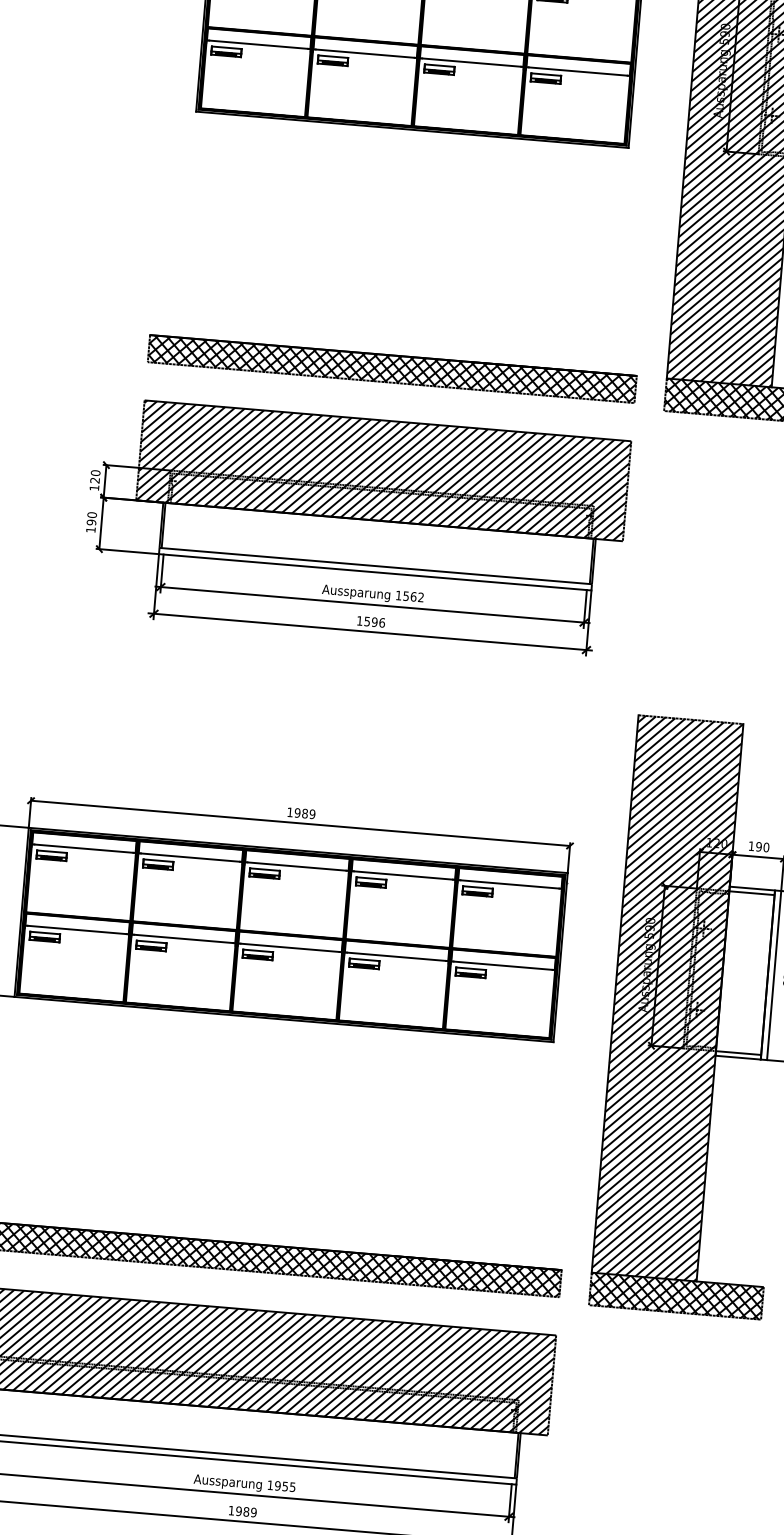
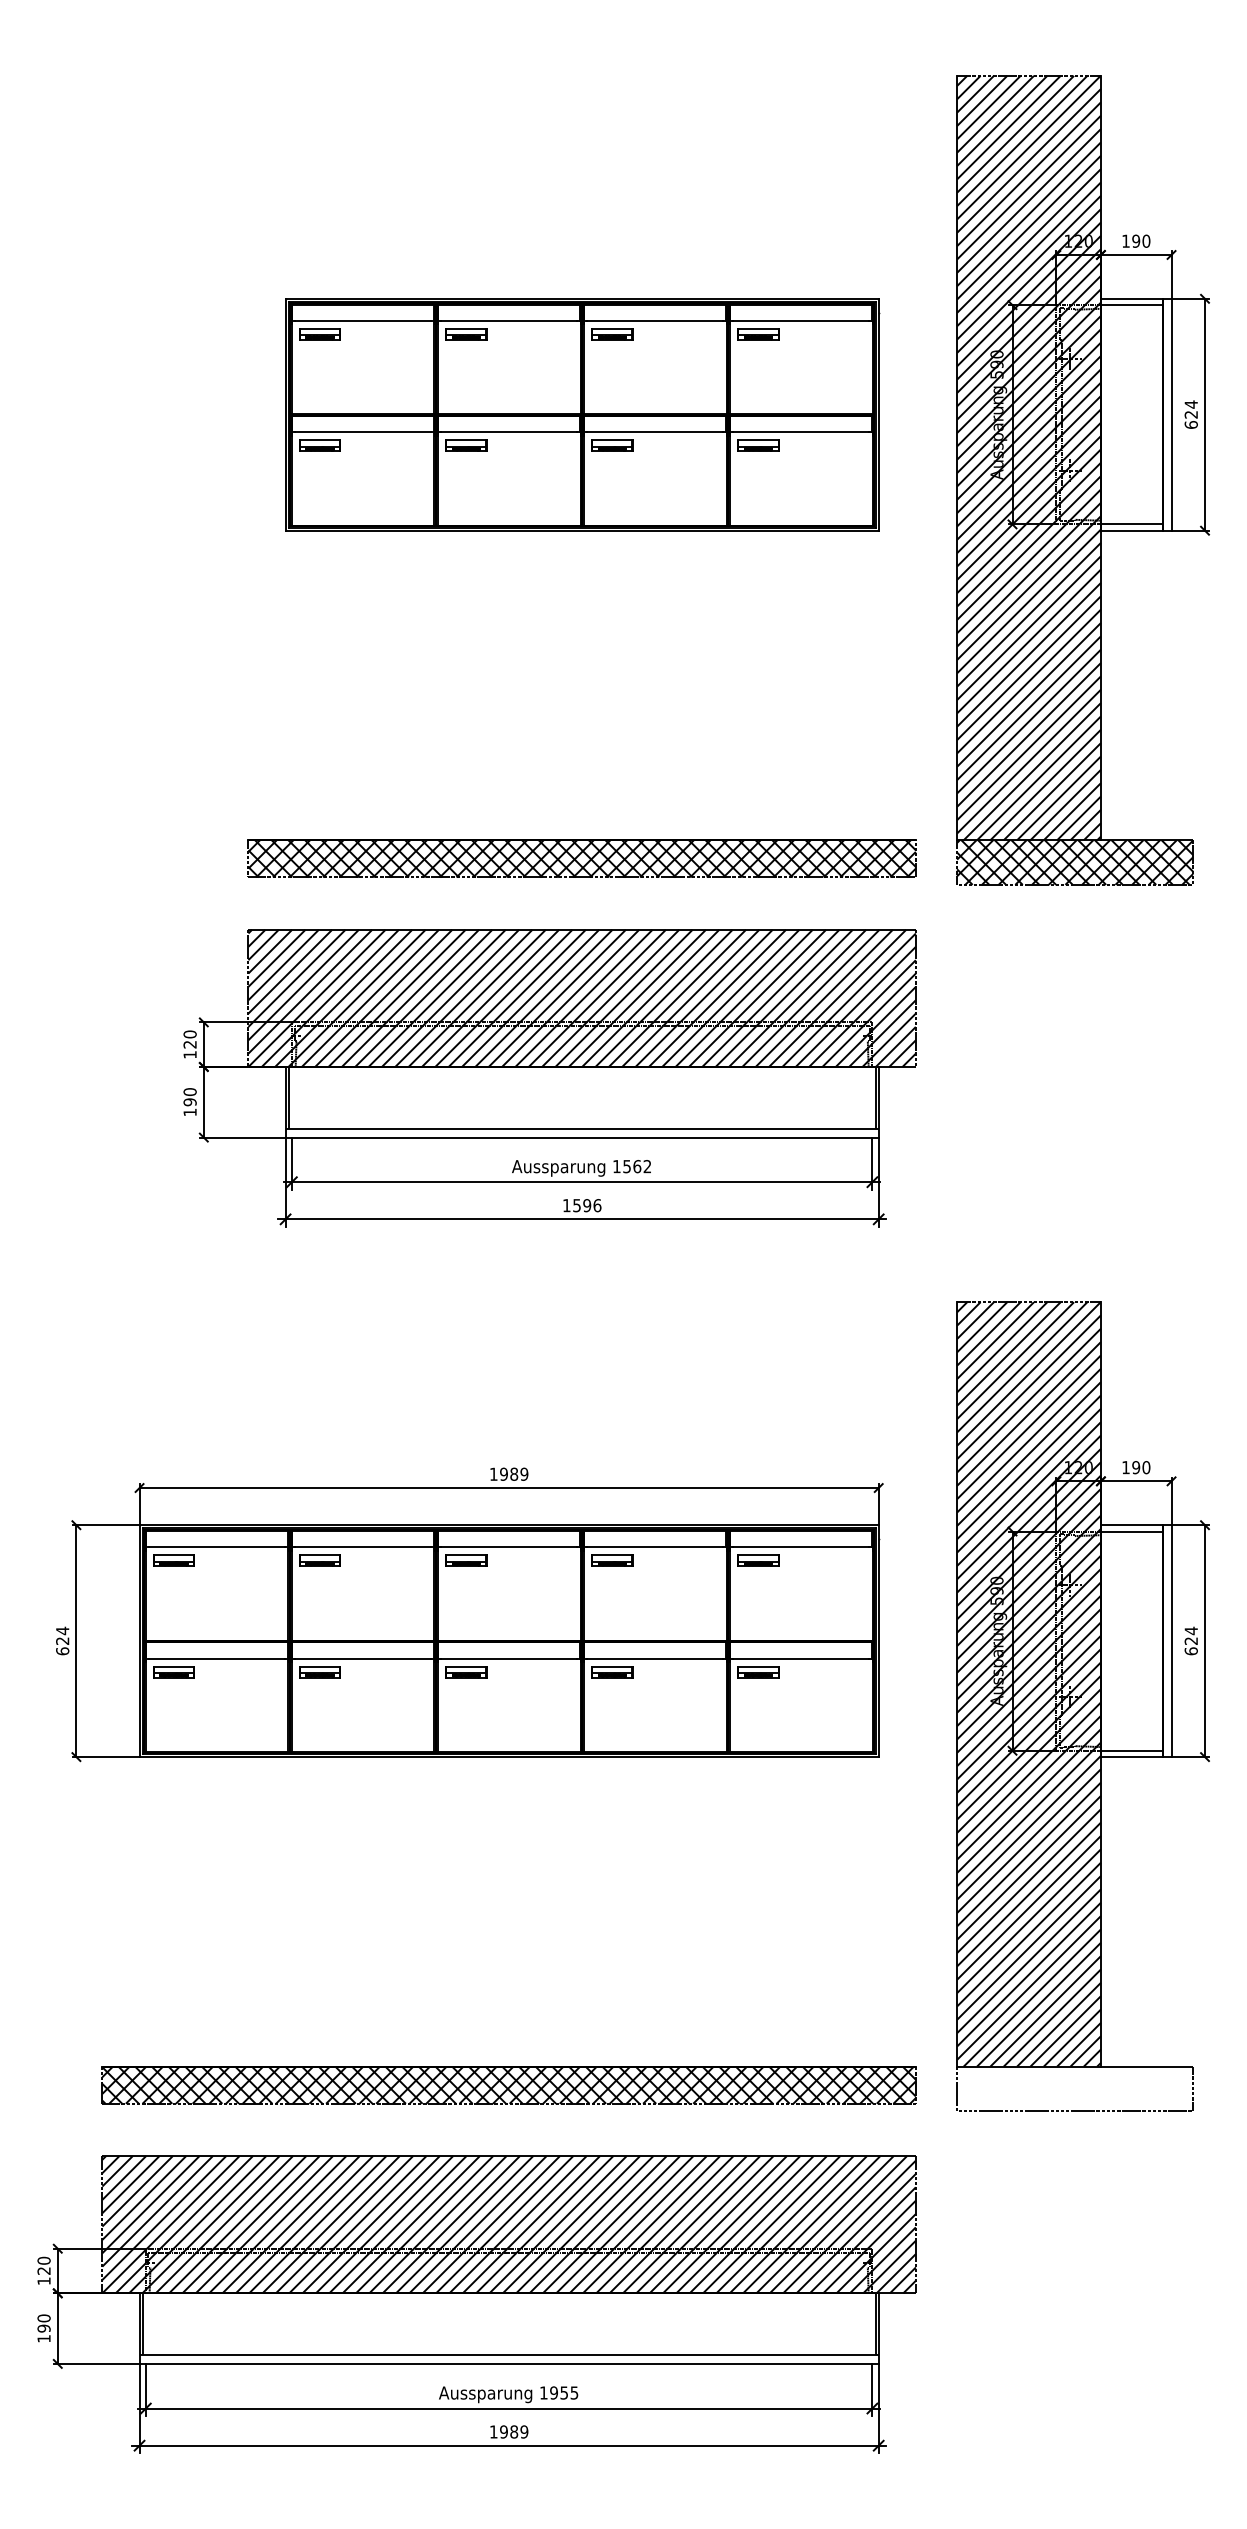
hatch: (676, 1295) -> (1075, 2088), removed

